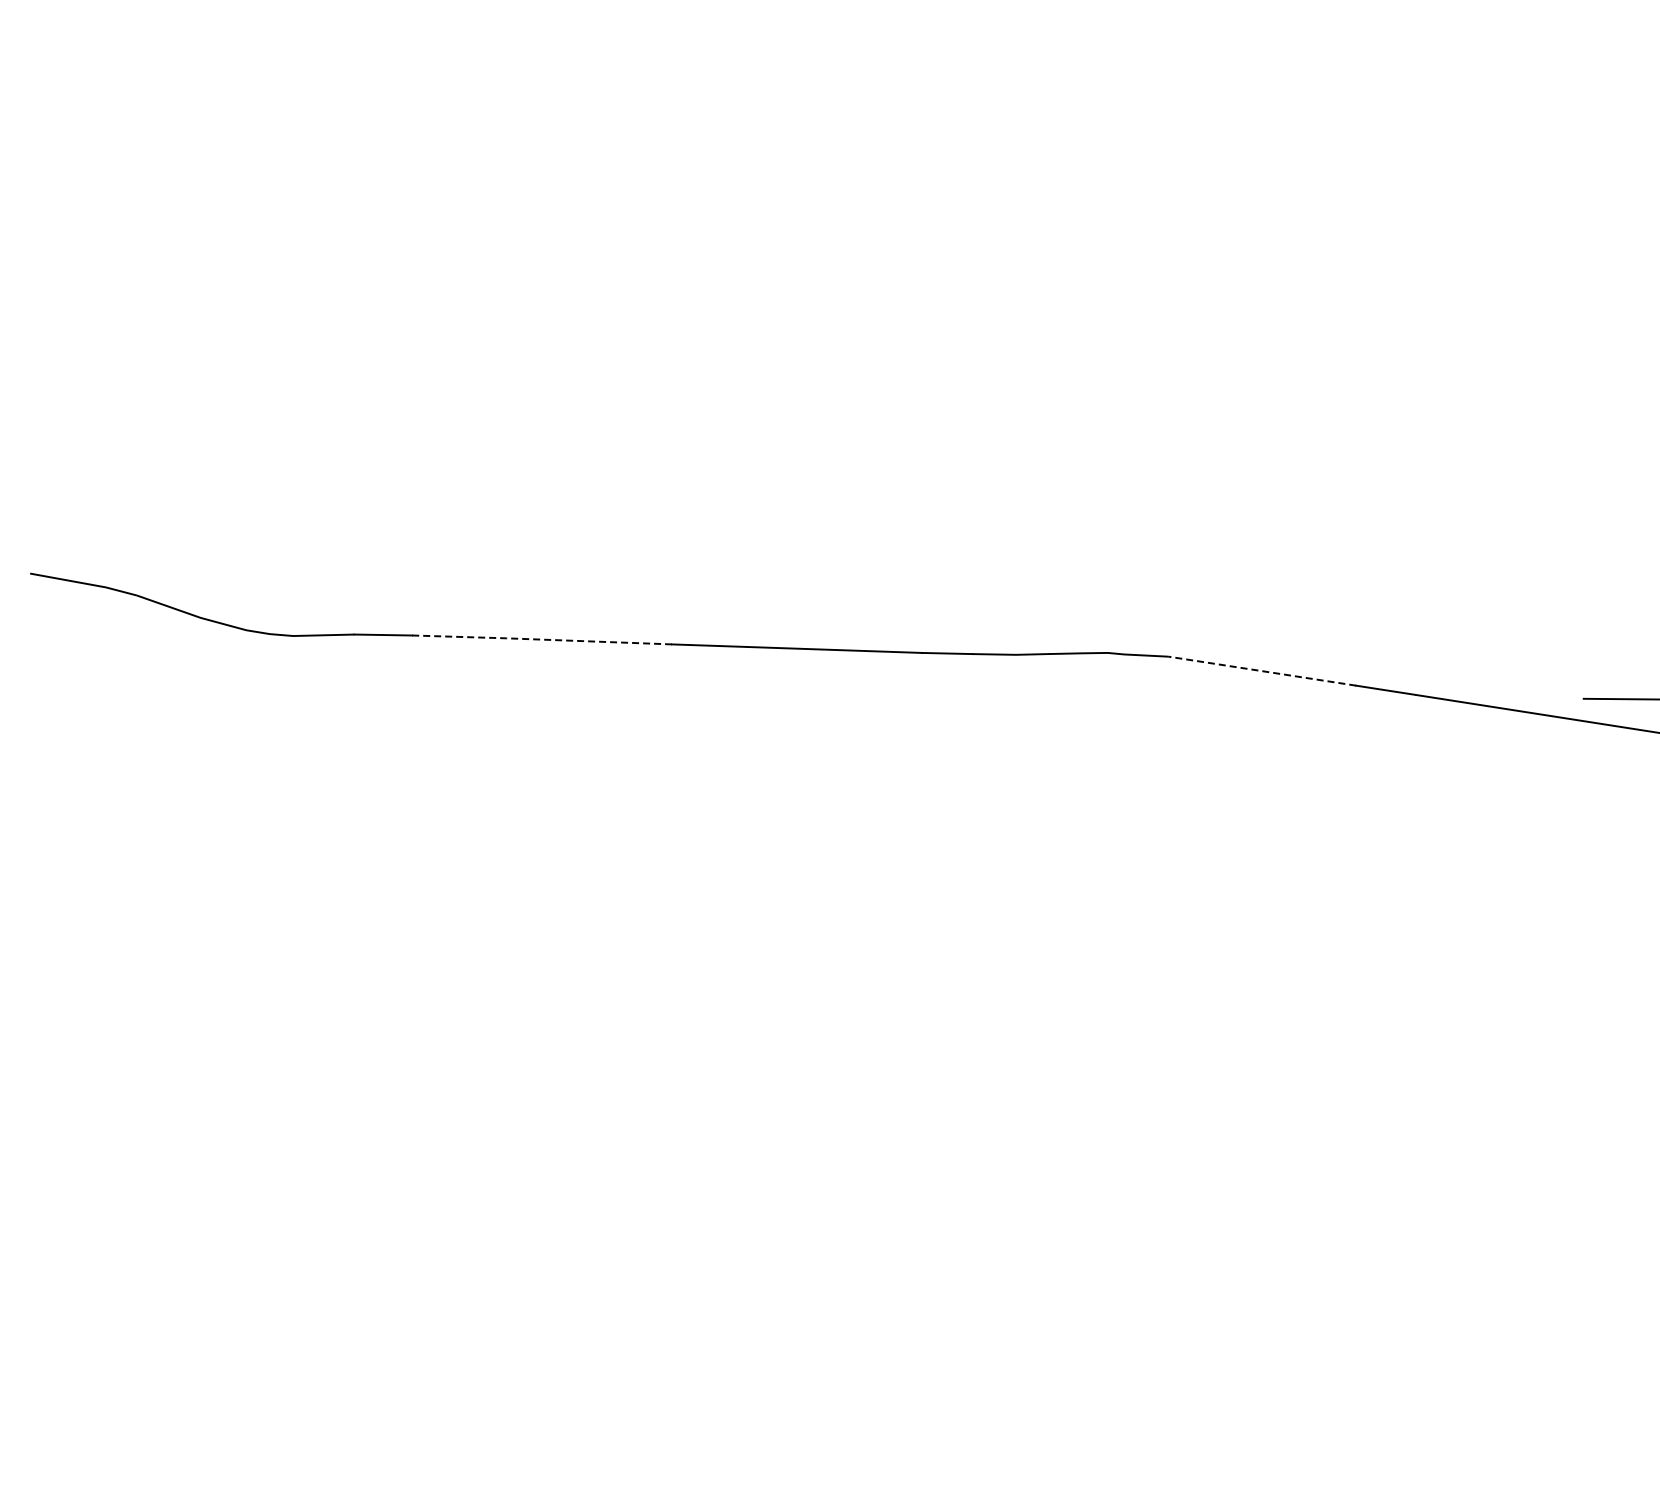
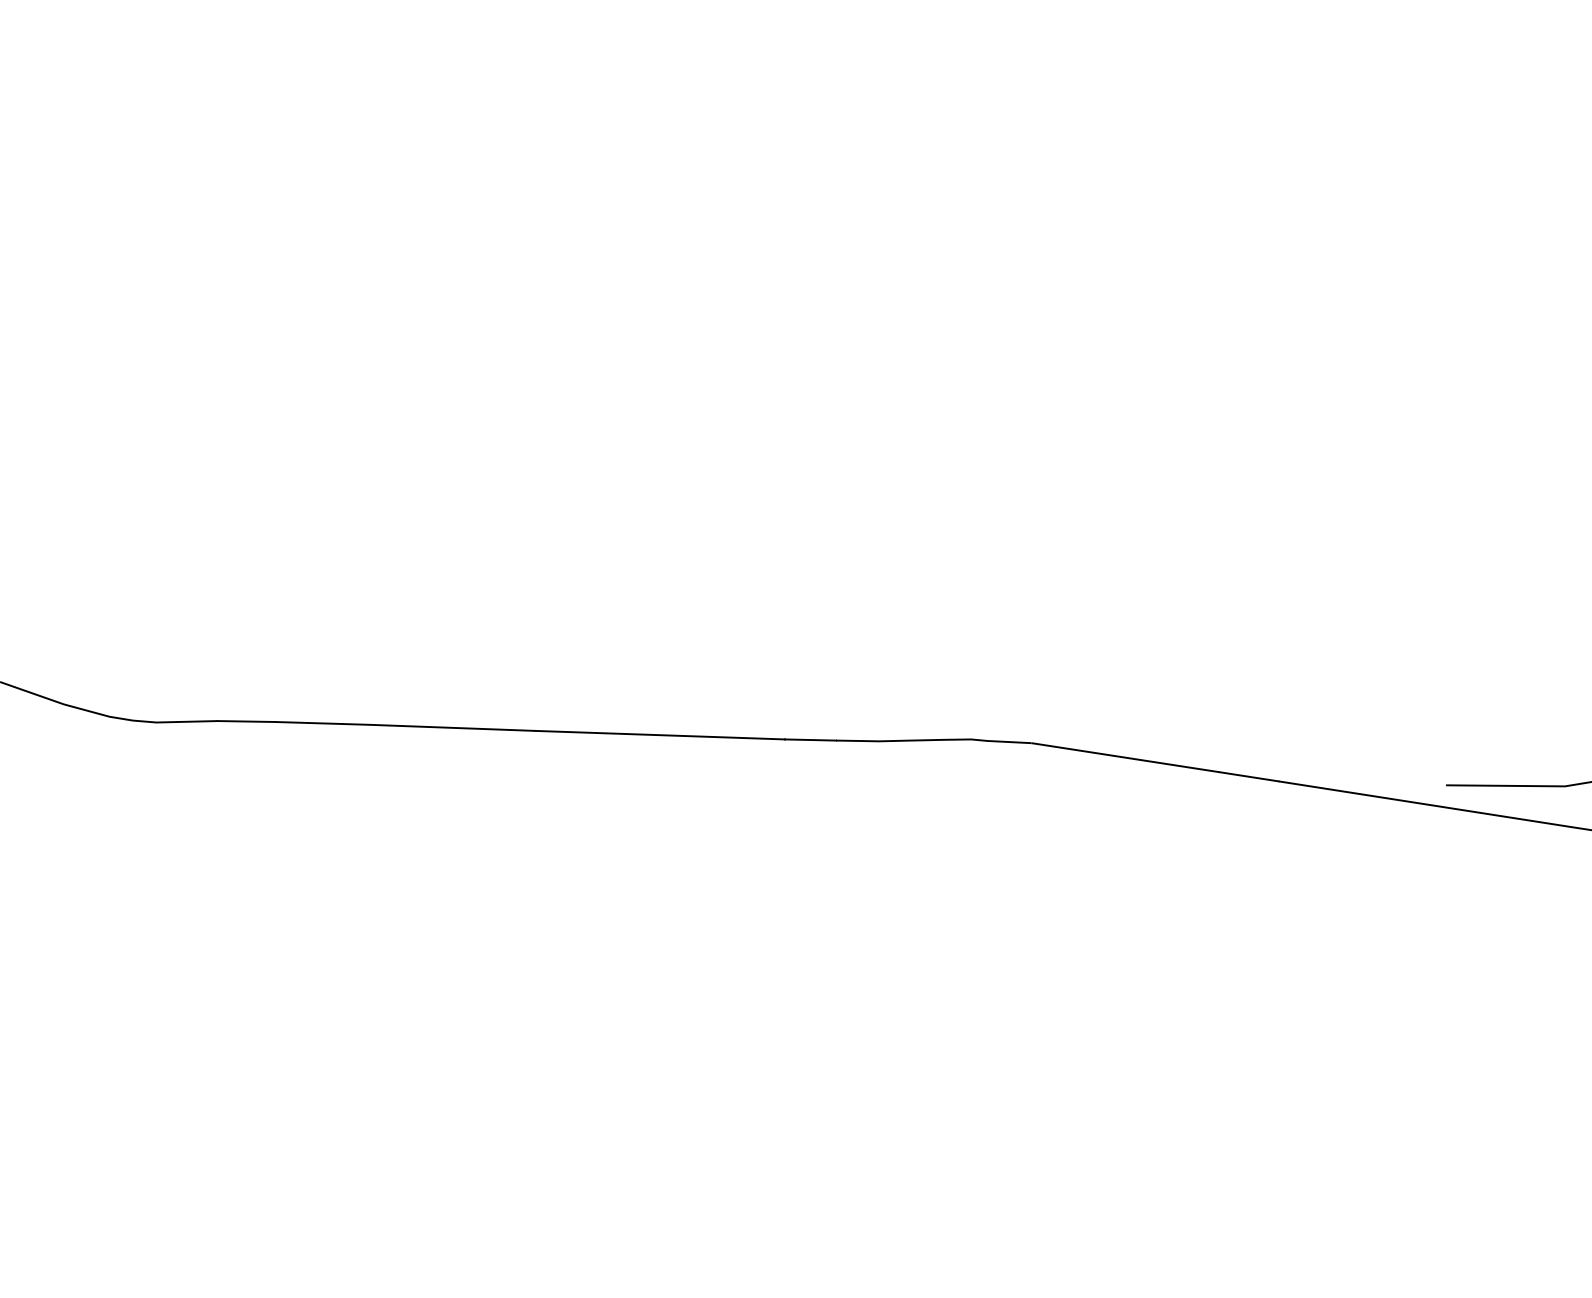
line: (541, 639) -> (404, 726), dashed -> solid
line: (1261, 671) -> (1124, 758), dashed -> solid

